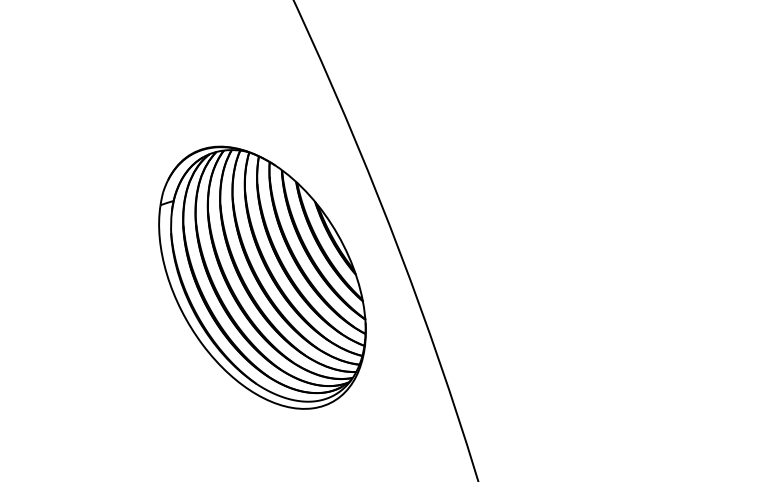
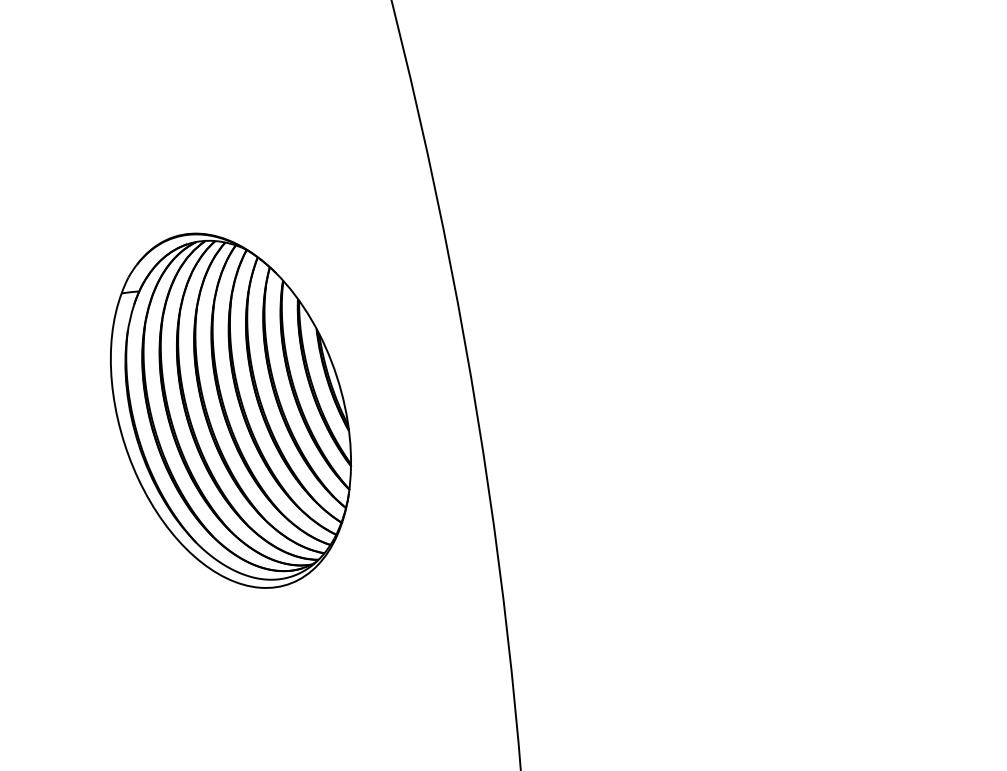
part: (262, 277) -> (230, 410), moved

